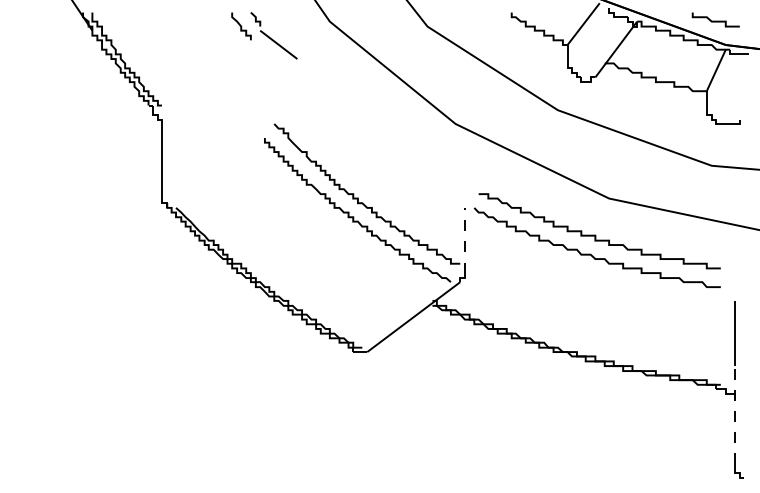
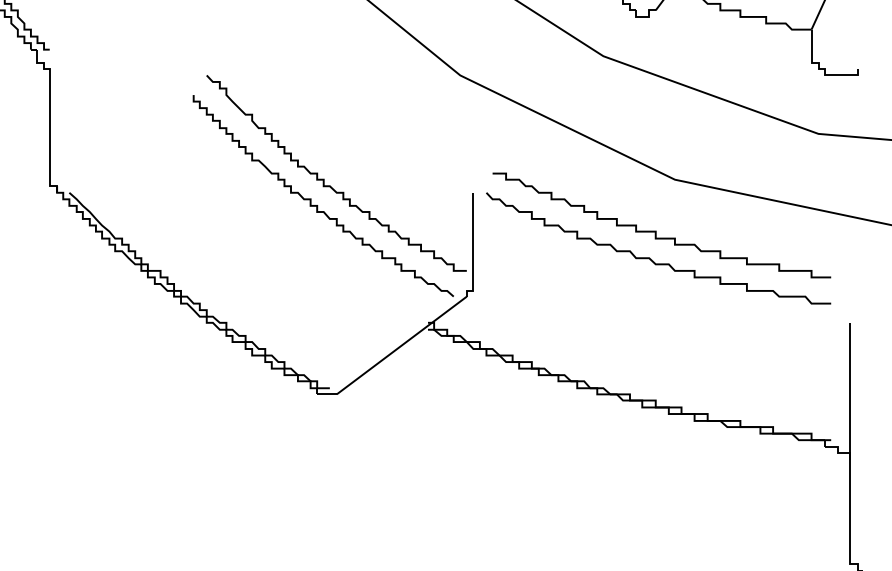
line: (464, 240) -> (472, 238), dashed -> solid
line: (734, 415) -> (850, 483), dashed -> solid

